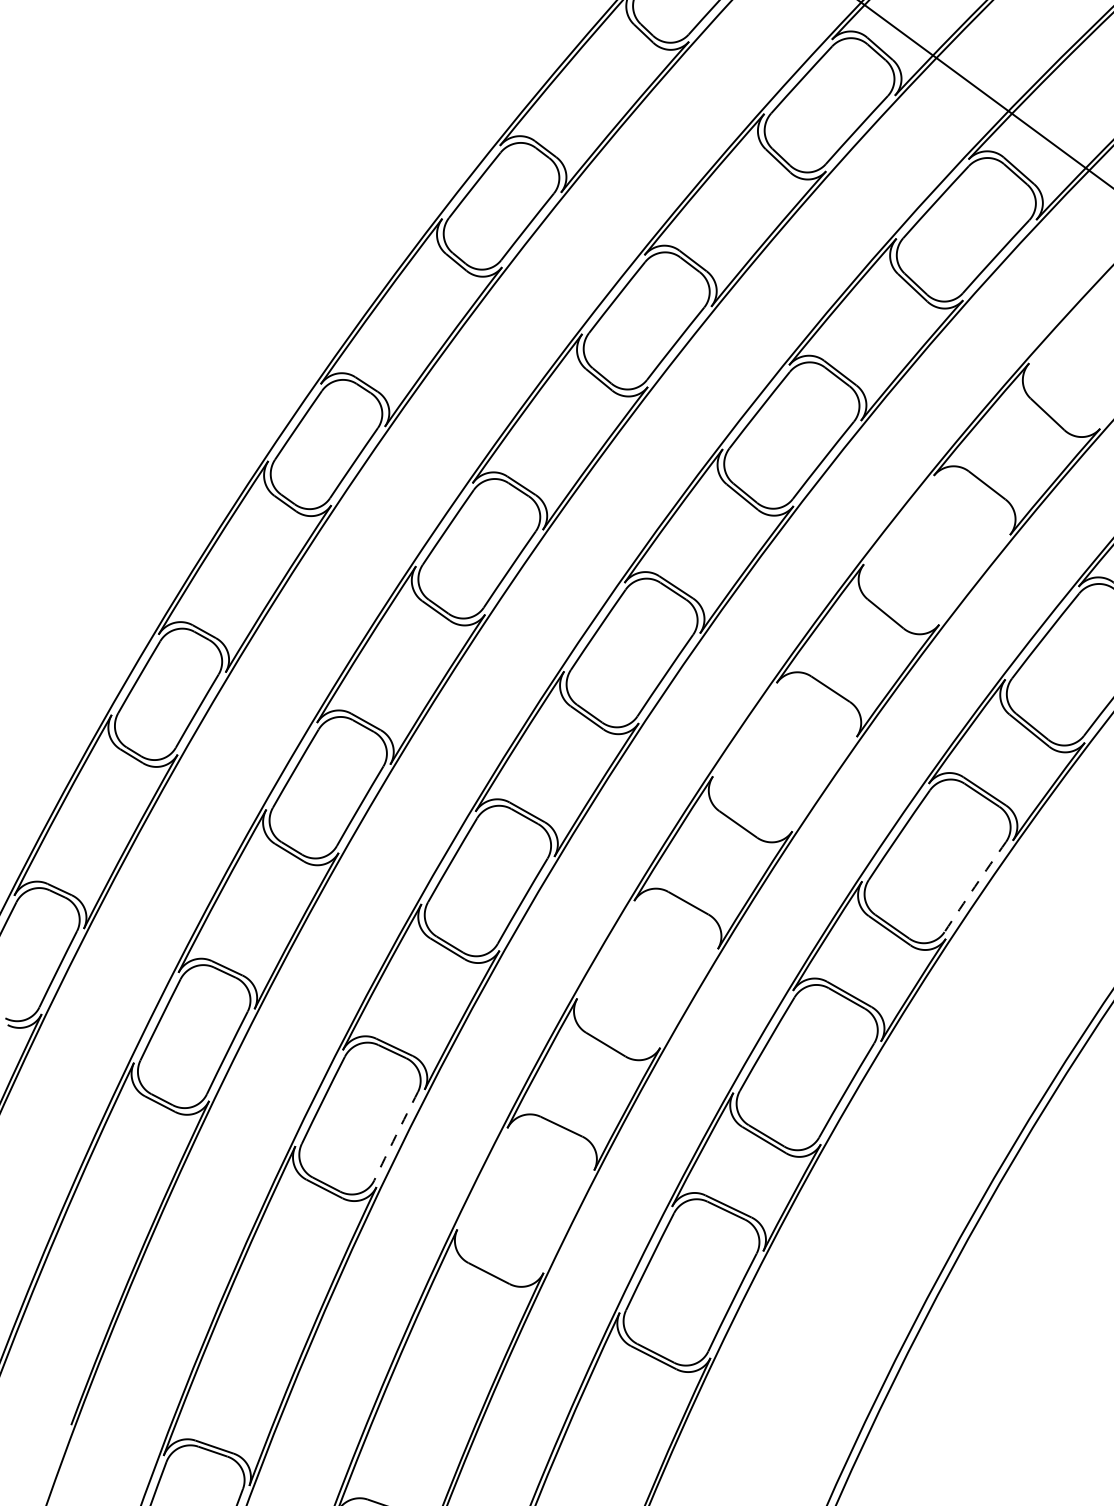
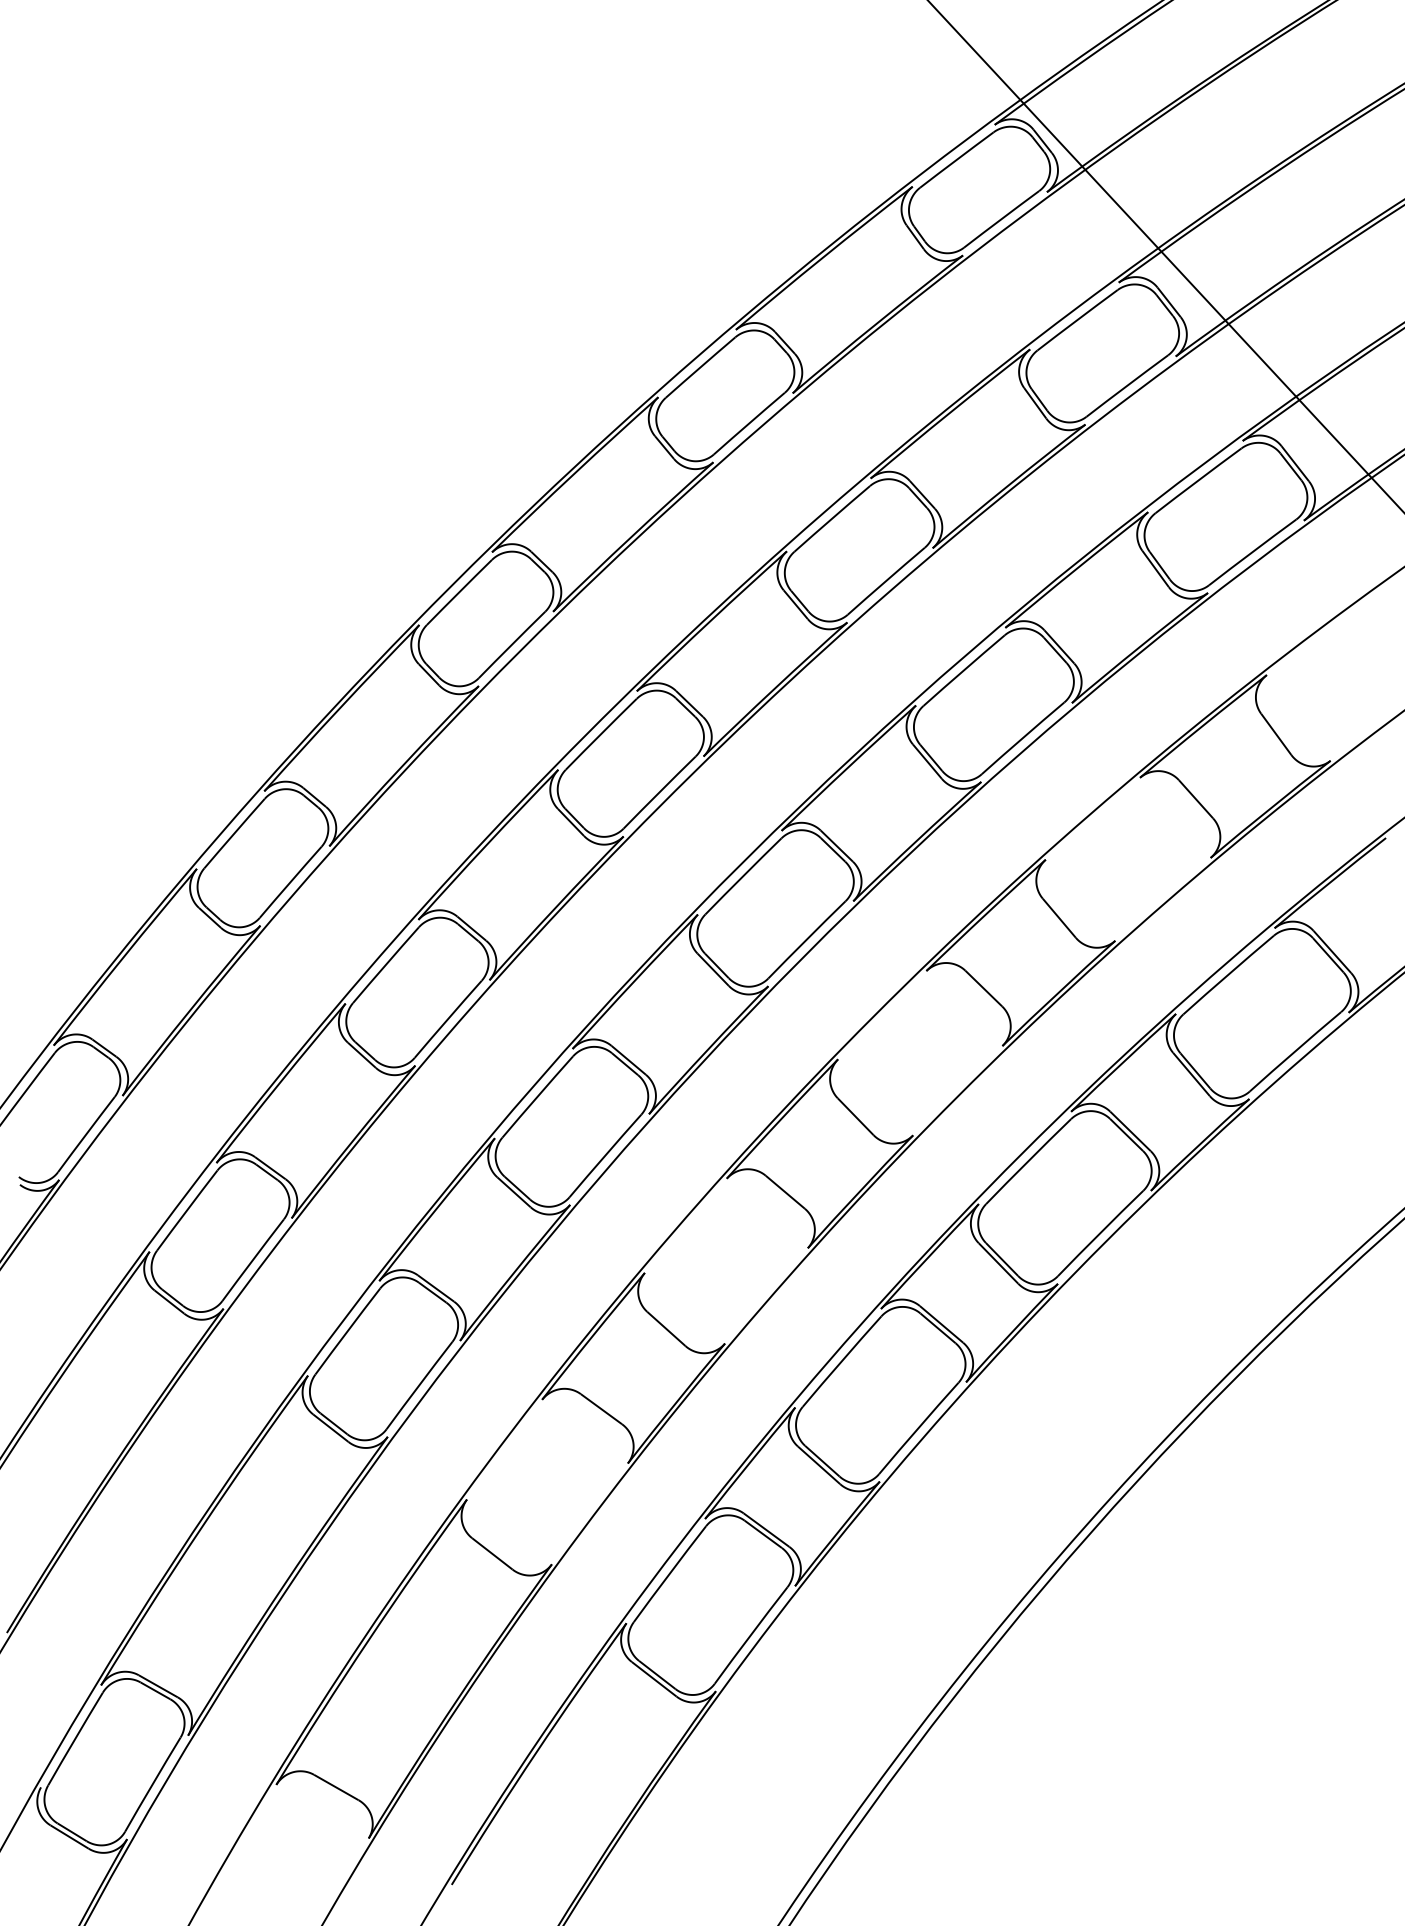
arc: (975, 887) -> (1100, 1233), dashed -> solid
arc: (396, 1136) -> (419, 1385), dashed -> solid

